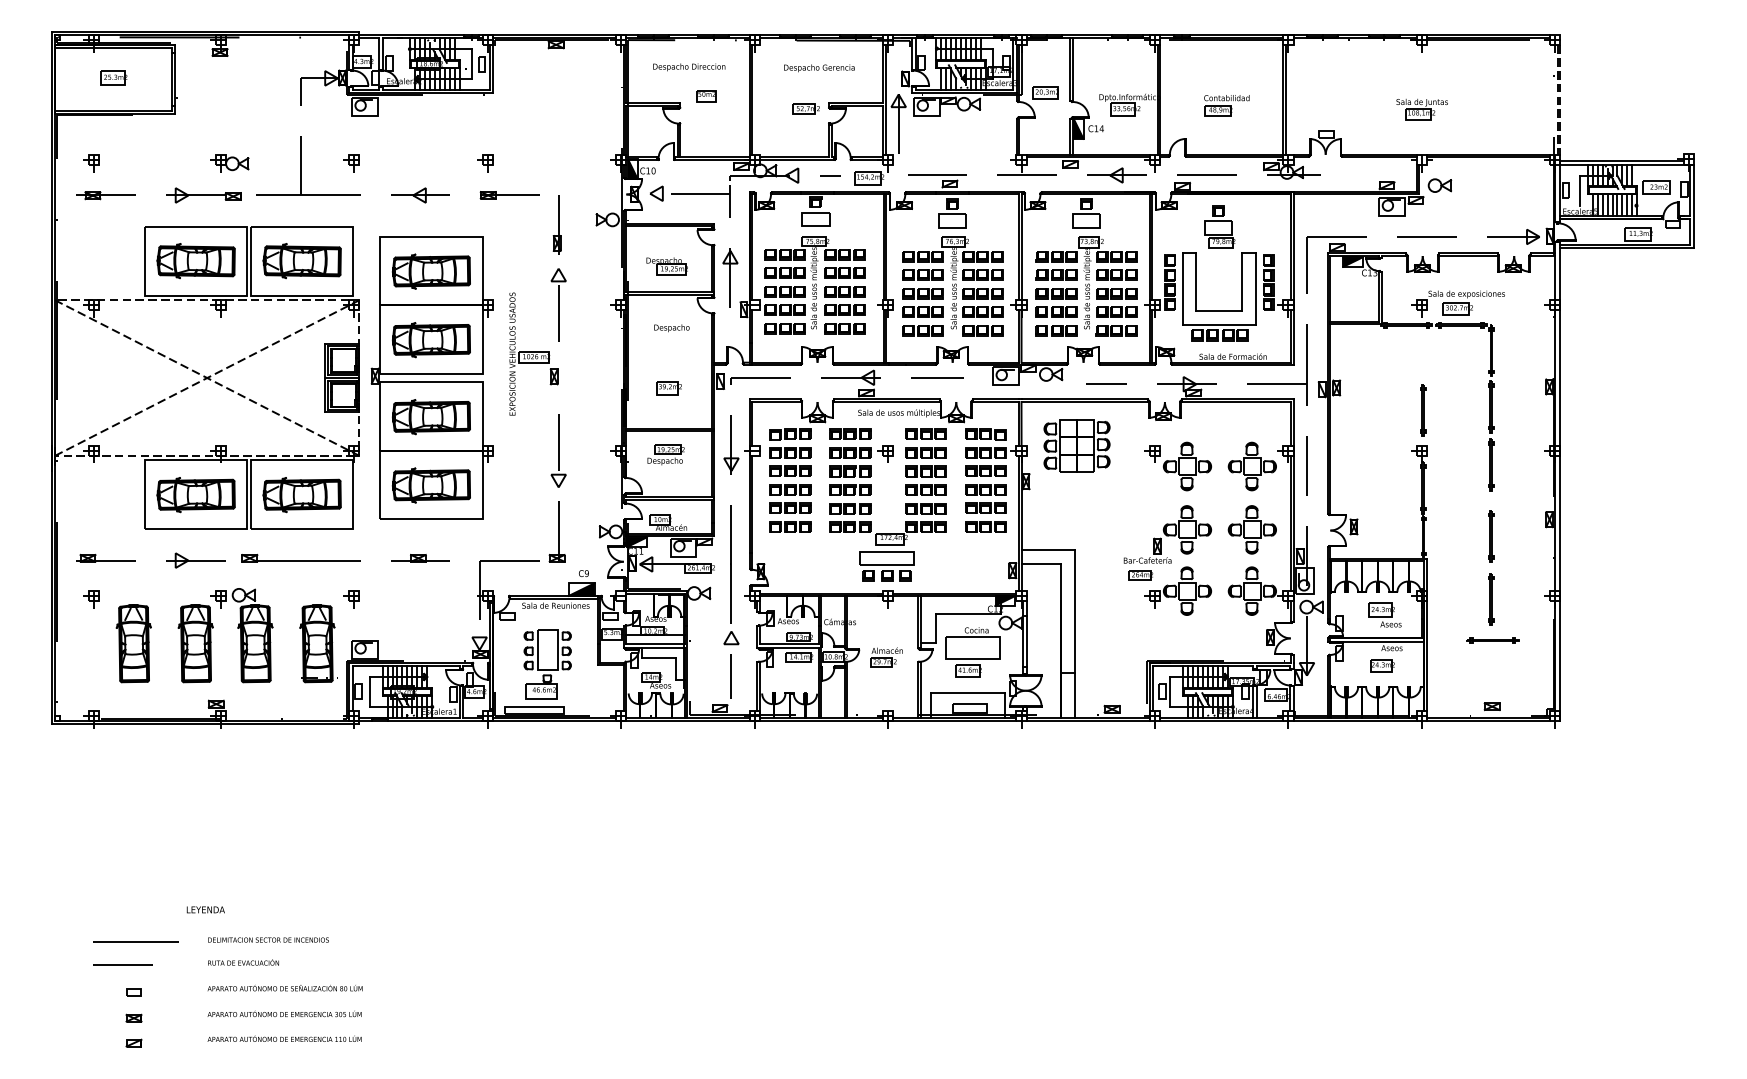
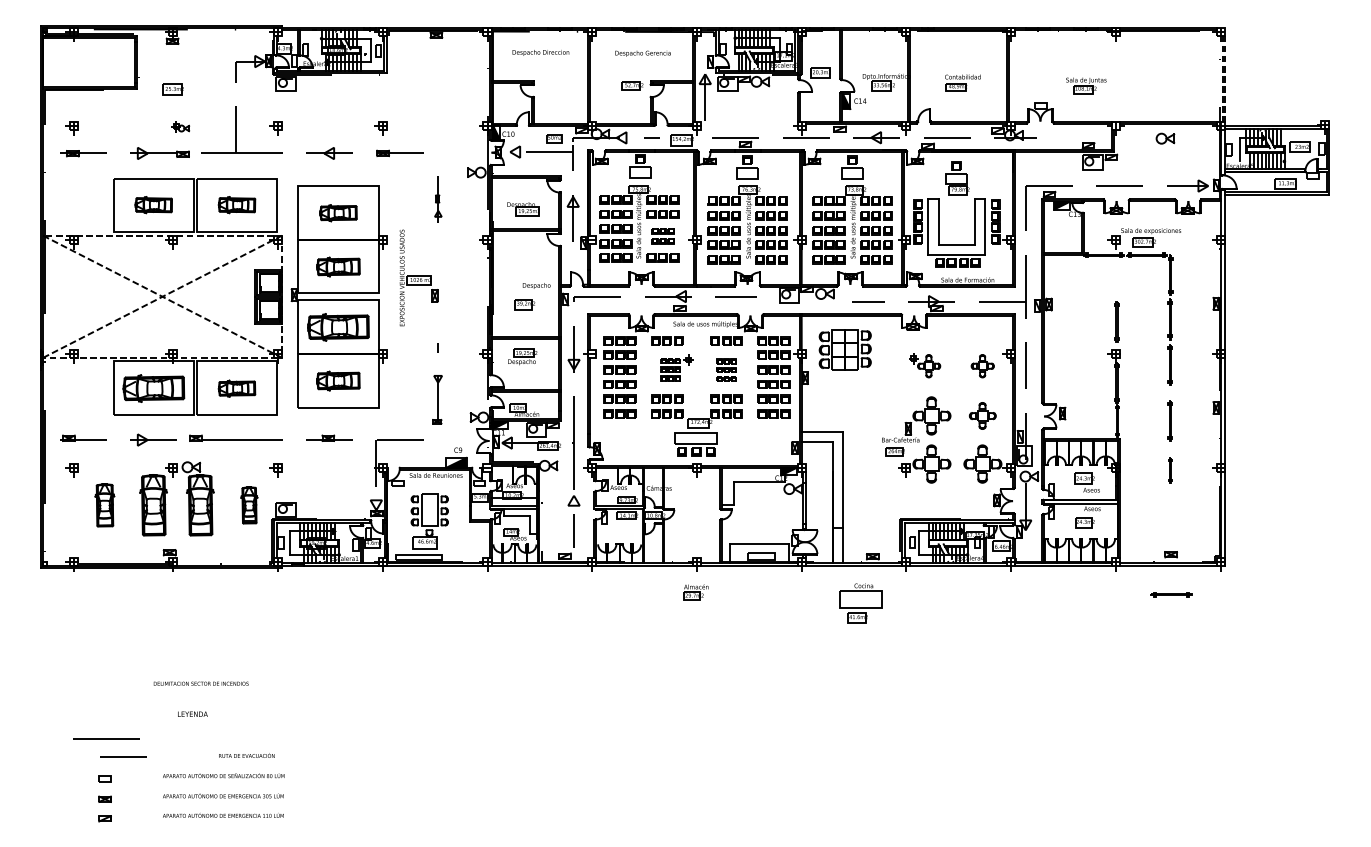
part: (113, 77) -> (172, 89), moved
part: (706, 96) -> (554, 139), moved
part: (1421, 109) -> (1085, 85), moved
part: (229, 163) -> (180, 128), size x0.6
part: (1439, 185) -> (1165, 138), moved
part: (195, 261) -> (153, 205), size x0.6
part: (301, 261) -> (236, 205), size x0.6
part: (558, 268) -> (438, 210), size x0.6
part: (431, 271) -> (338, 213), size x0.6
part: (844, 300) -> (662, 235), size x0.7
text: (671, 328) -> (536, 286), moved
part: (431, 340) -> (338, 267), size x0.7
part: (1178, 466) -> (924, 366), size x0.6
part: (1251, 466) -> (982, 366), size x0.6
part: (861, 470) -> (676, 369), size x0.6
part: (925, 471) -> (726, 370), size x0.6
part: (430, 485) -> (337, 381), size x0.7
part: (557, 488) -> (437, 383), size x0.7
part: (301, 495) -> (236, 388), size x0.6
part: (1251, 529) -> (982, 415), size x0.7
part: (1491, 599) -> (1170, 470), size x0.6
part: (1492, 640) -> (1171, 594), moved
part: (133, 643) -> (104, 505), size x0.7
part: (318, 643) -> (249, 505), size x0.6
part: (972, 652) -> (860, 603), moved
part: (886, 657) -> (695, 592), moved
text: (205, 909) -> (192, 713), moved
text: (268, 939) -> (201, 683), moved
text: (243, 962) -> (246, 755), moved
line: (122, 964) -> (123, 757), moved

